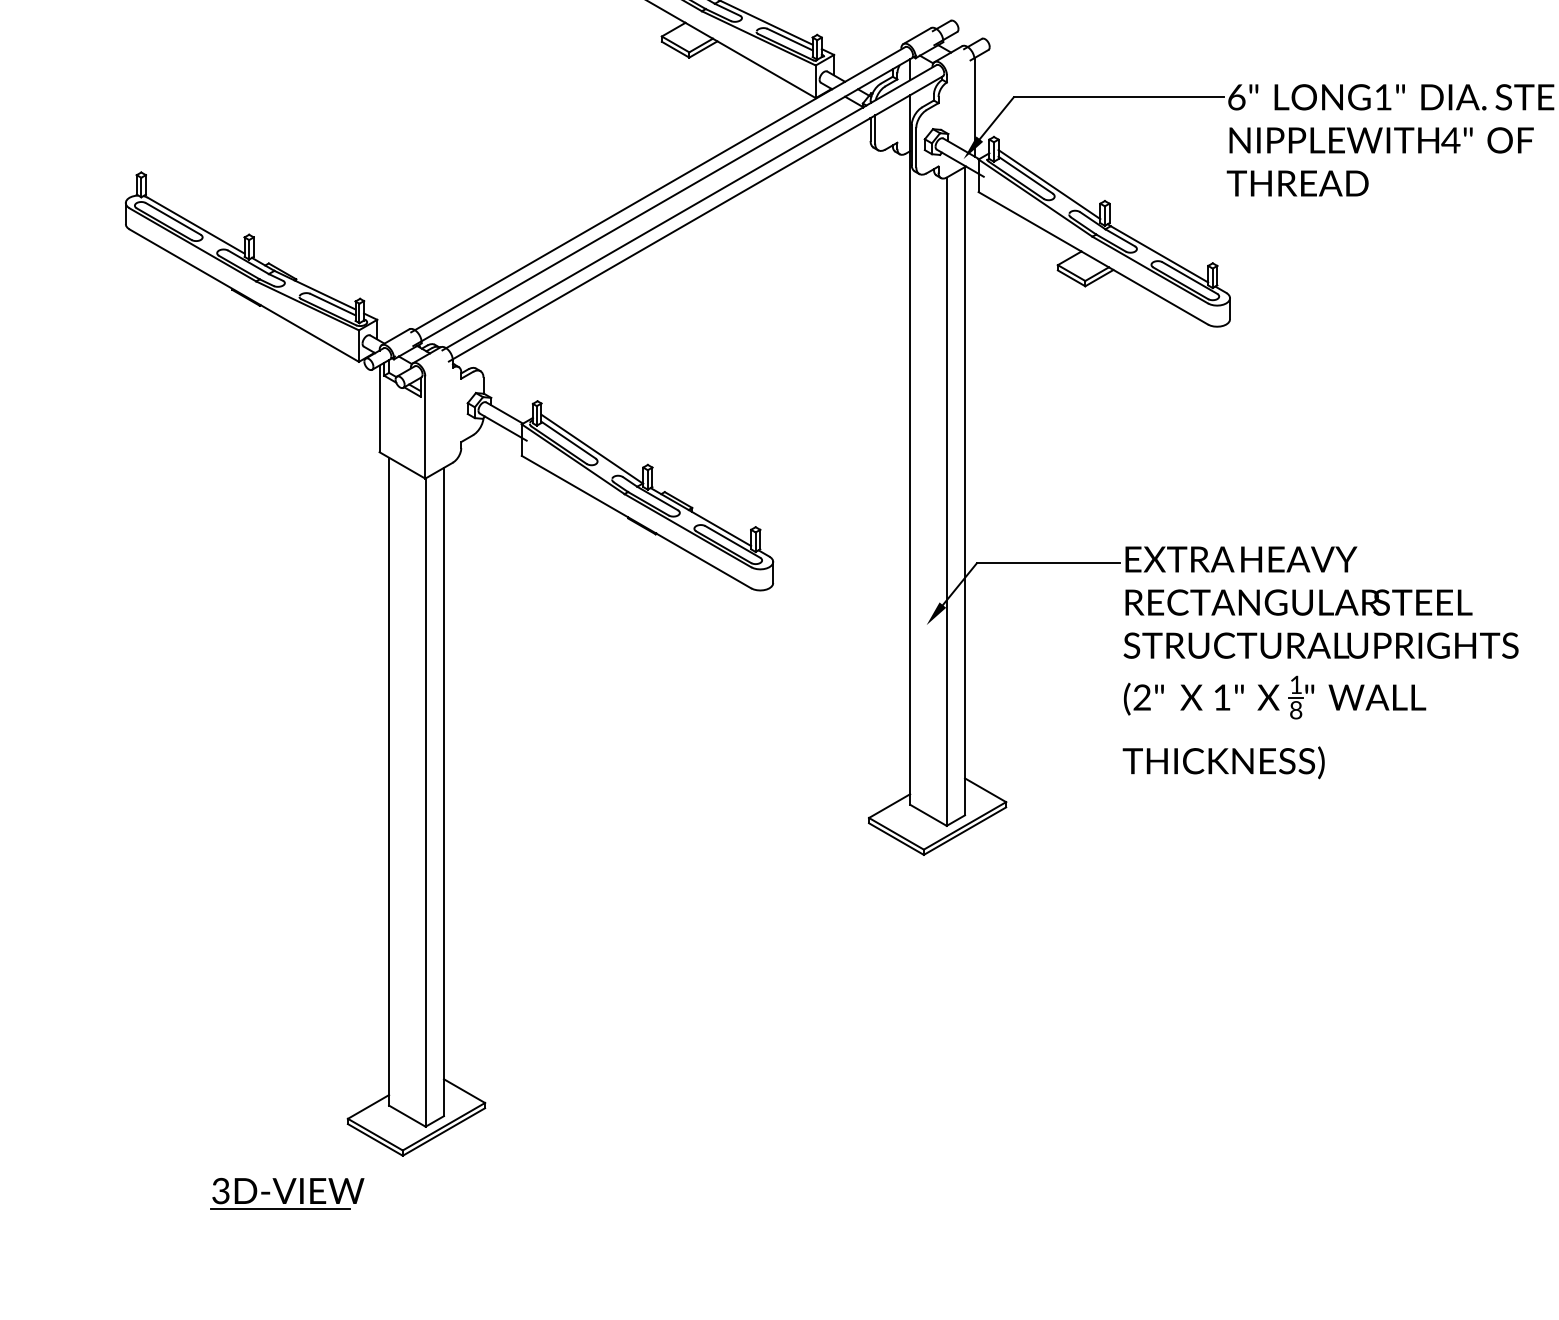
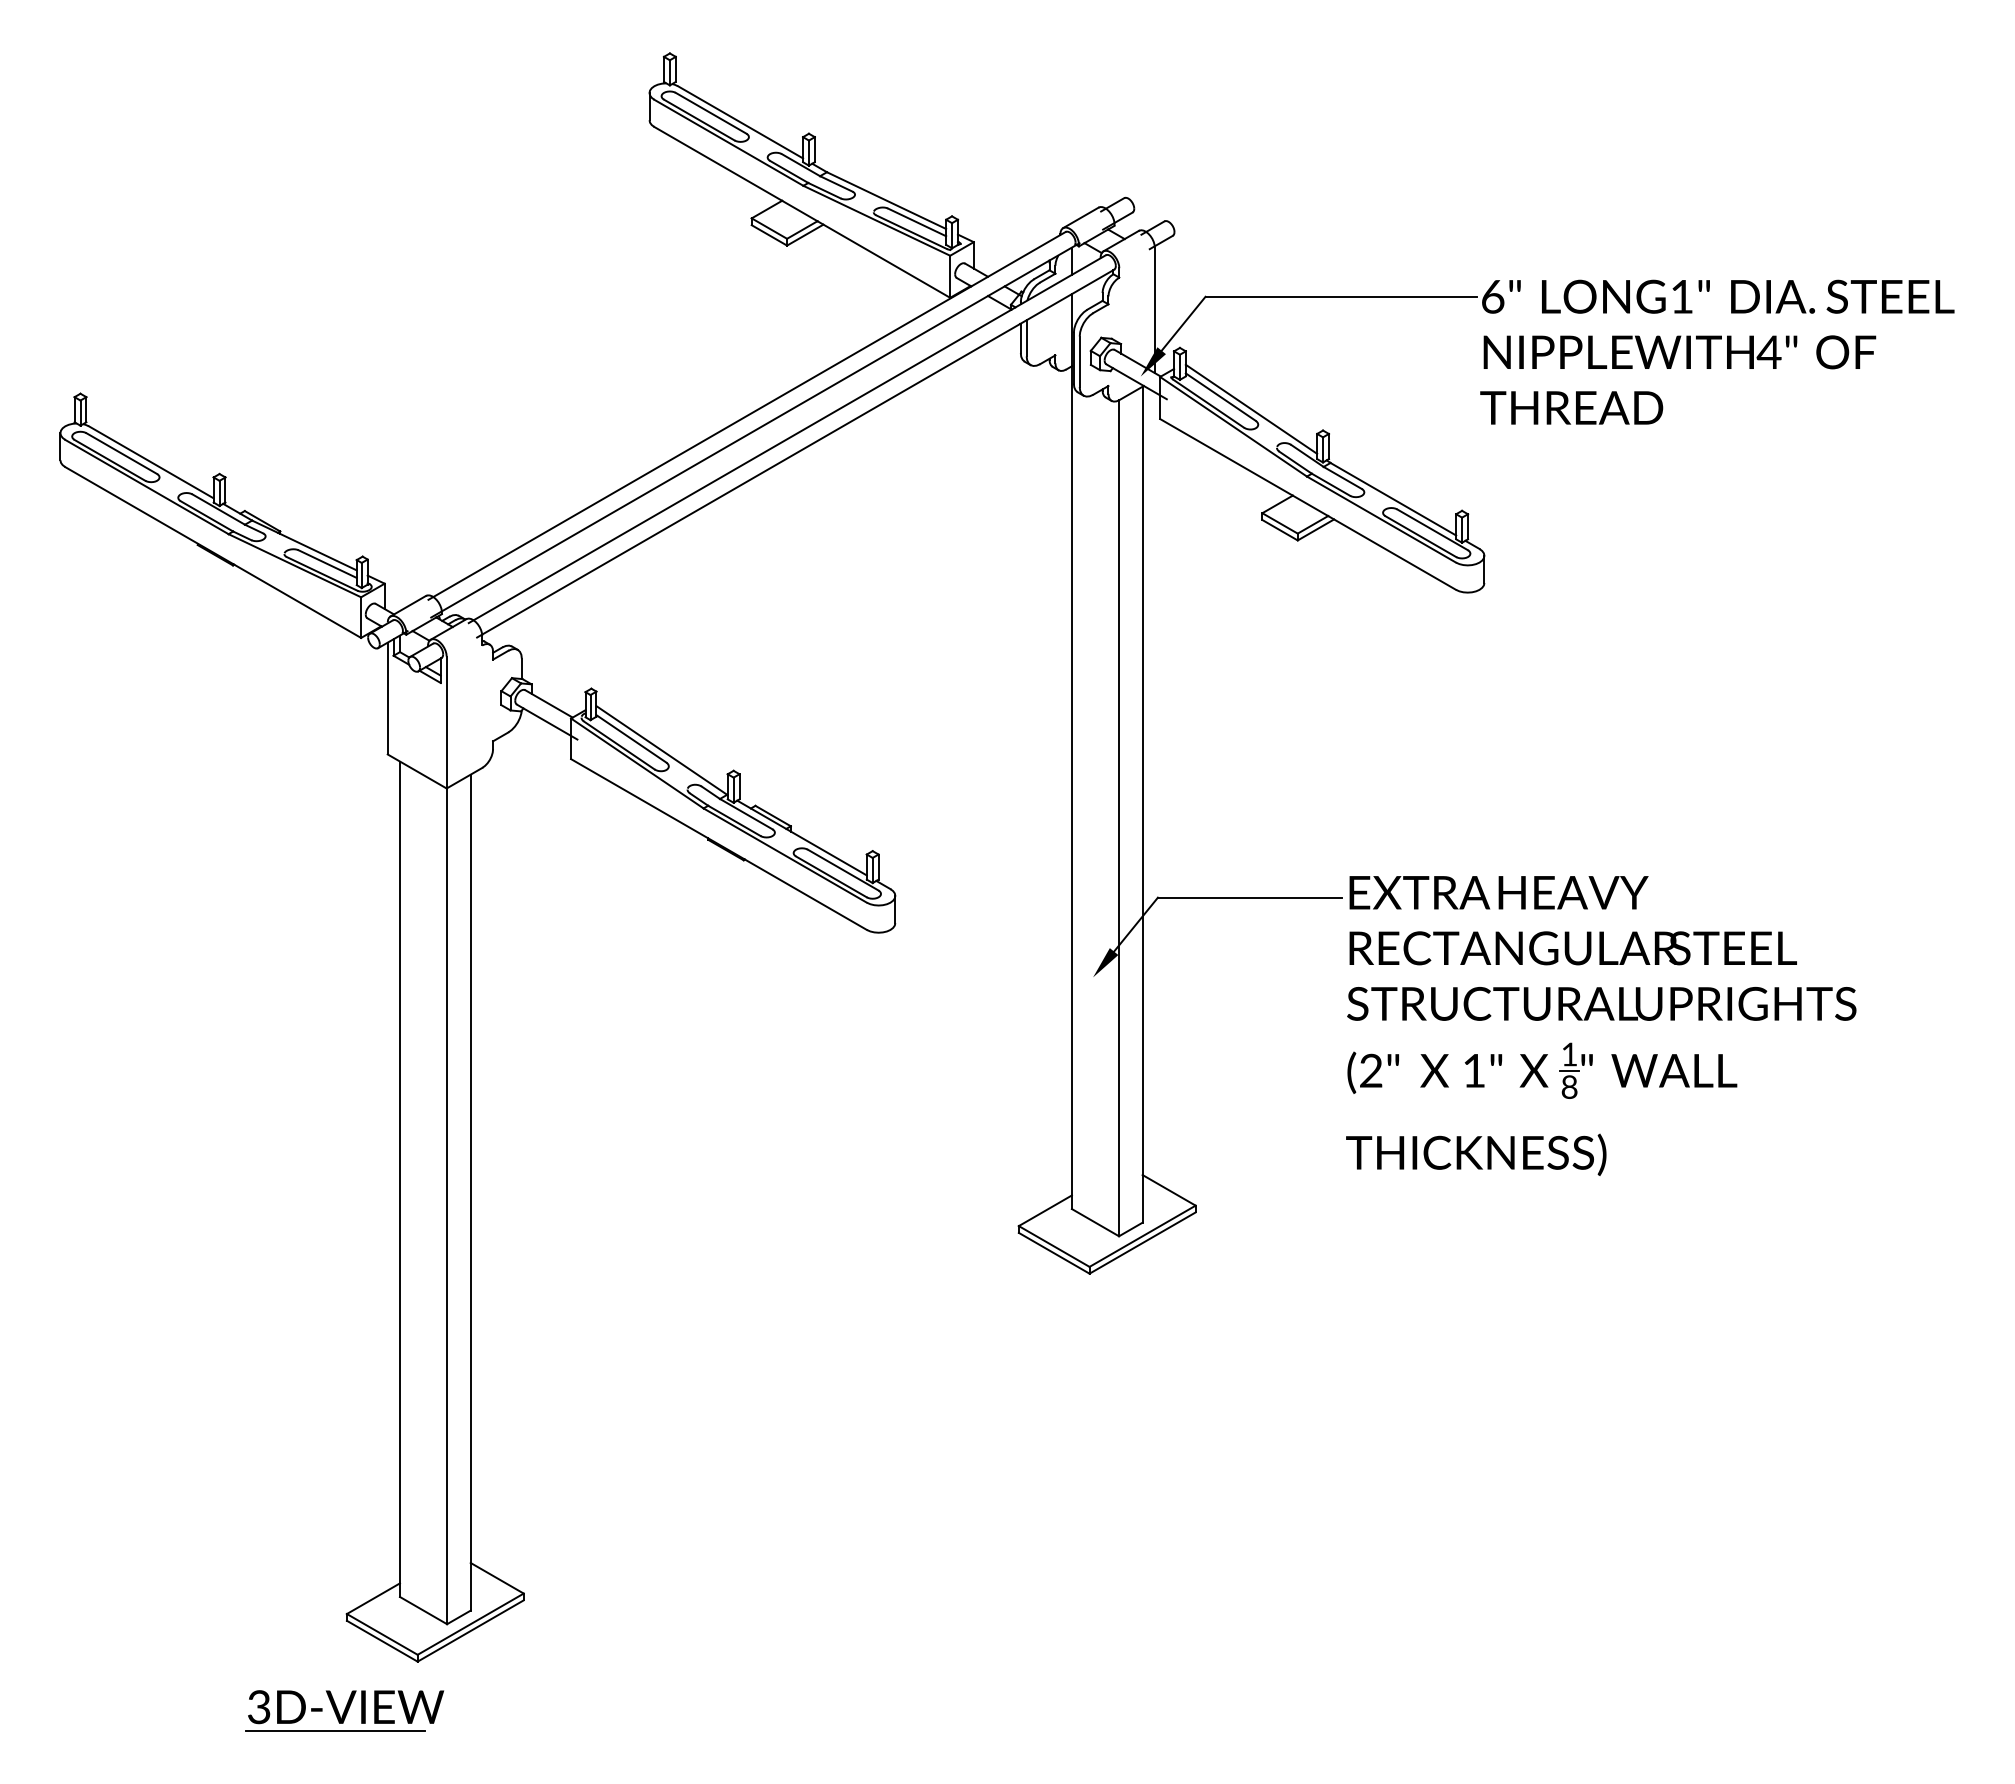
part: (287, 1193) -> (344, 1710), moved

